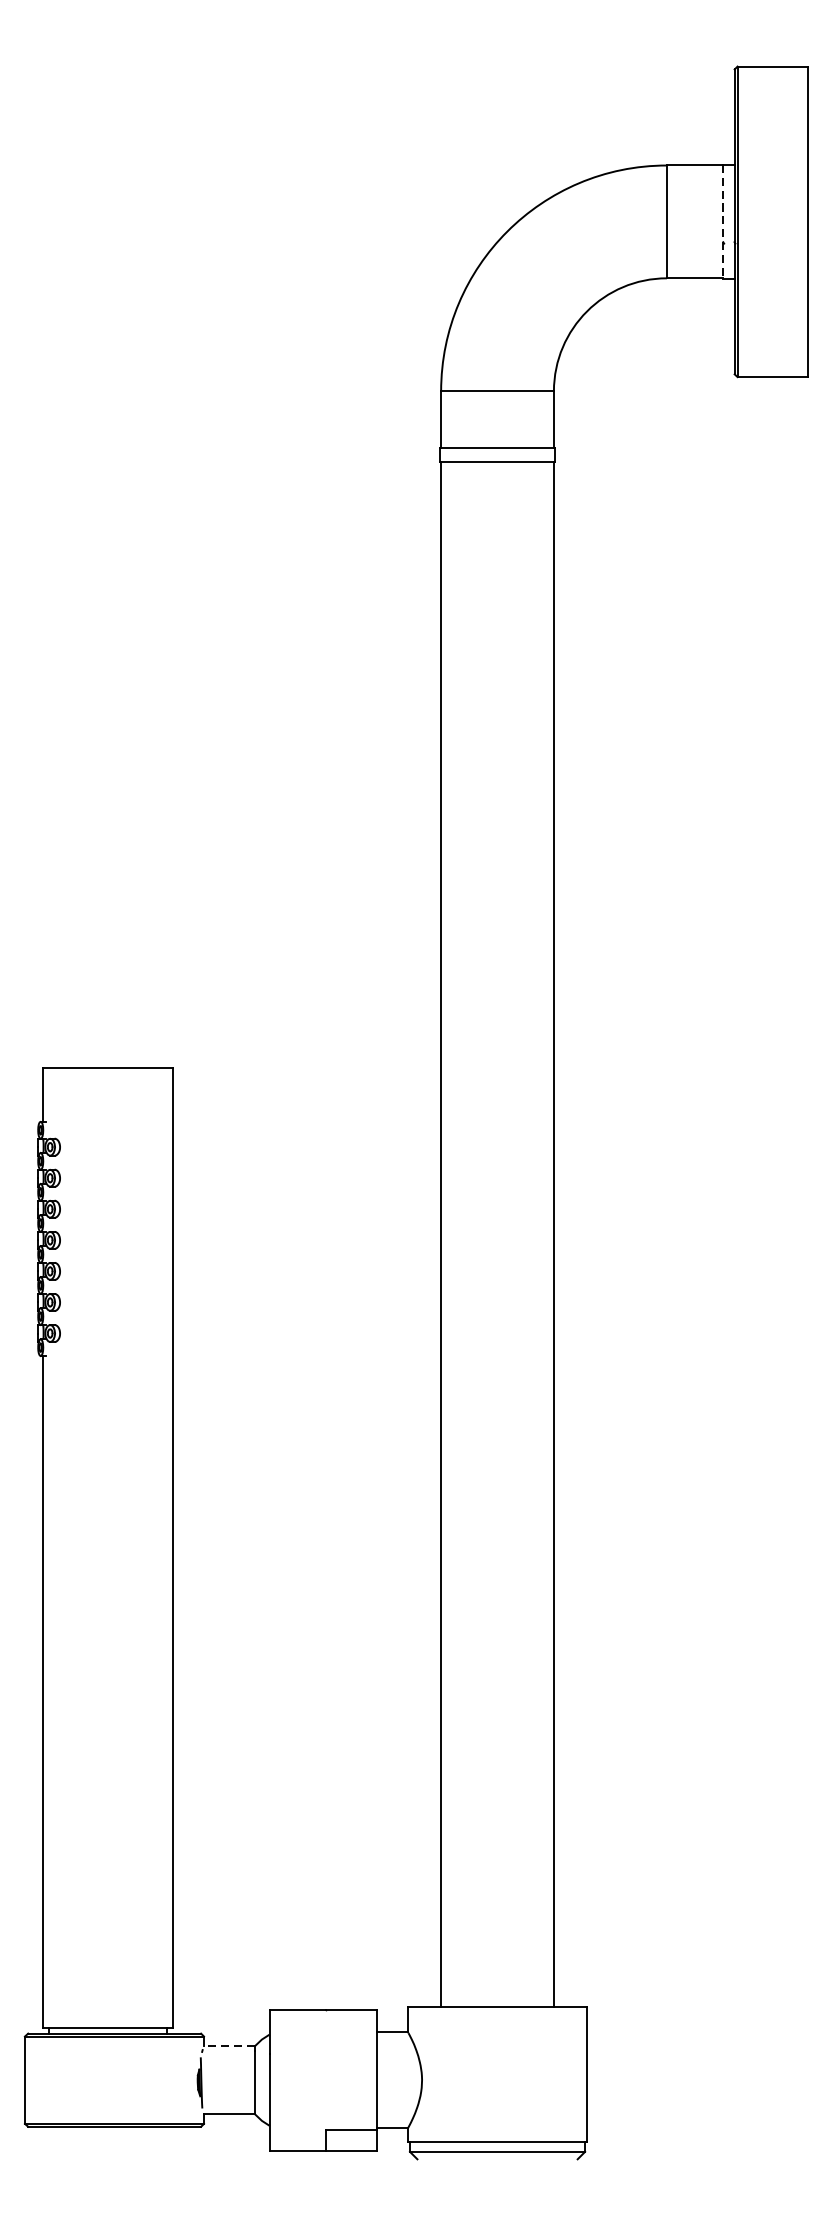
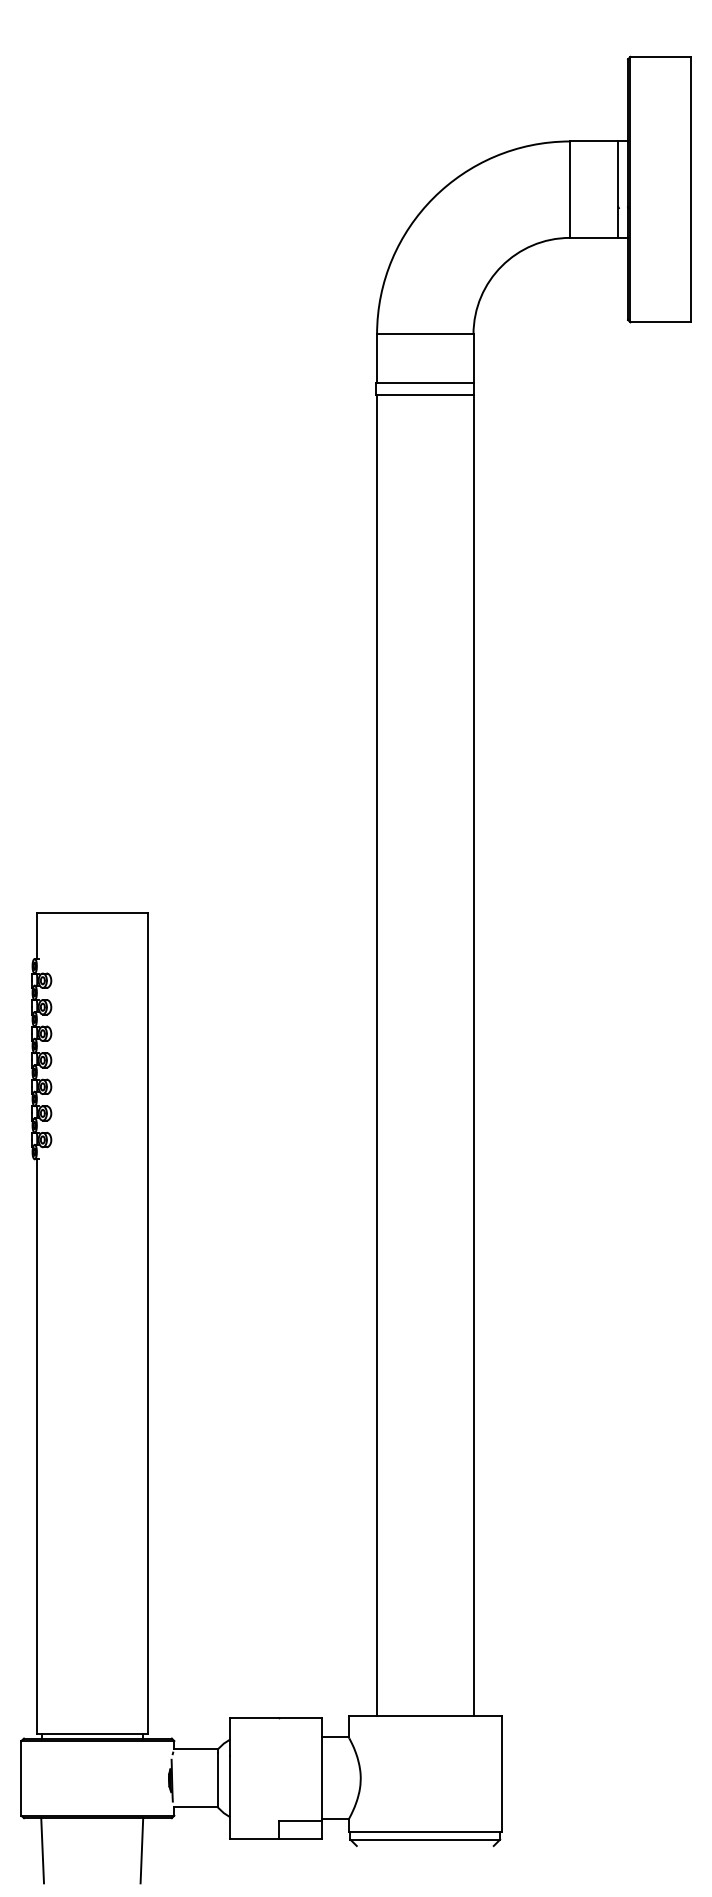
line: (723, 221) -> (618, 189), dashed -> solid
line: (229, 2046) -> (196, 1749), dashed -> solid
line: (49, 2164) -> (42, 1850), added
line: (165, 2164) -> (141, 1850), added

